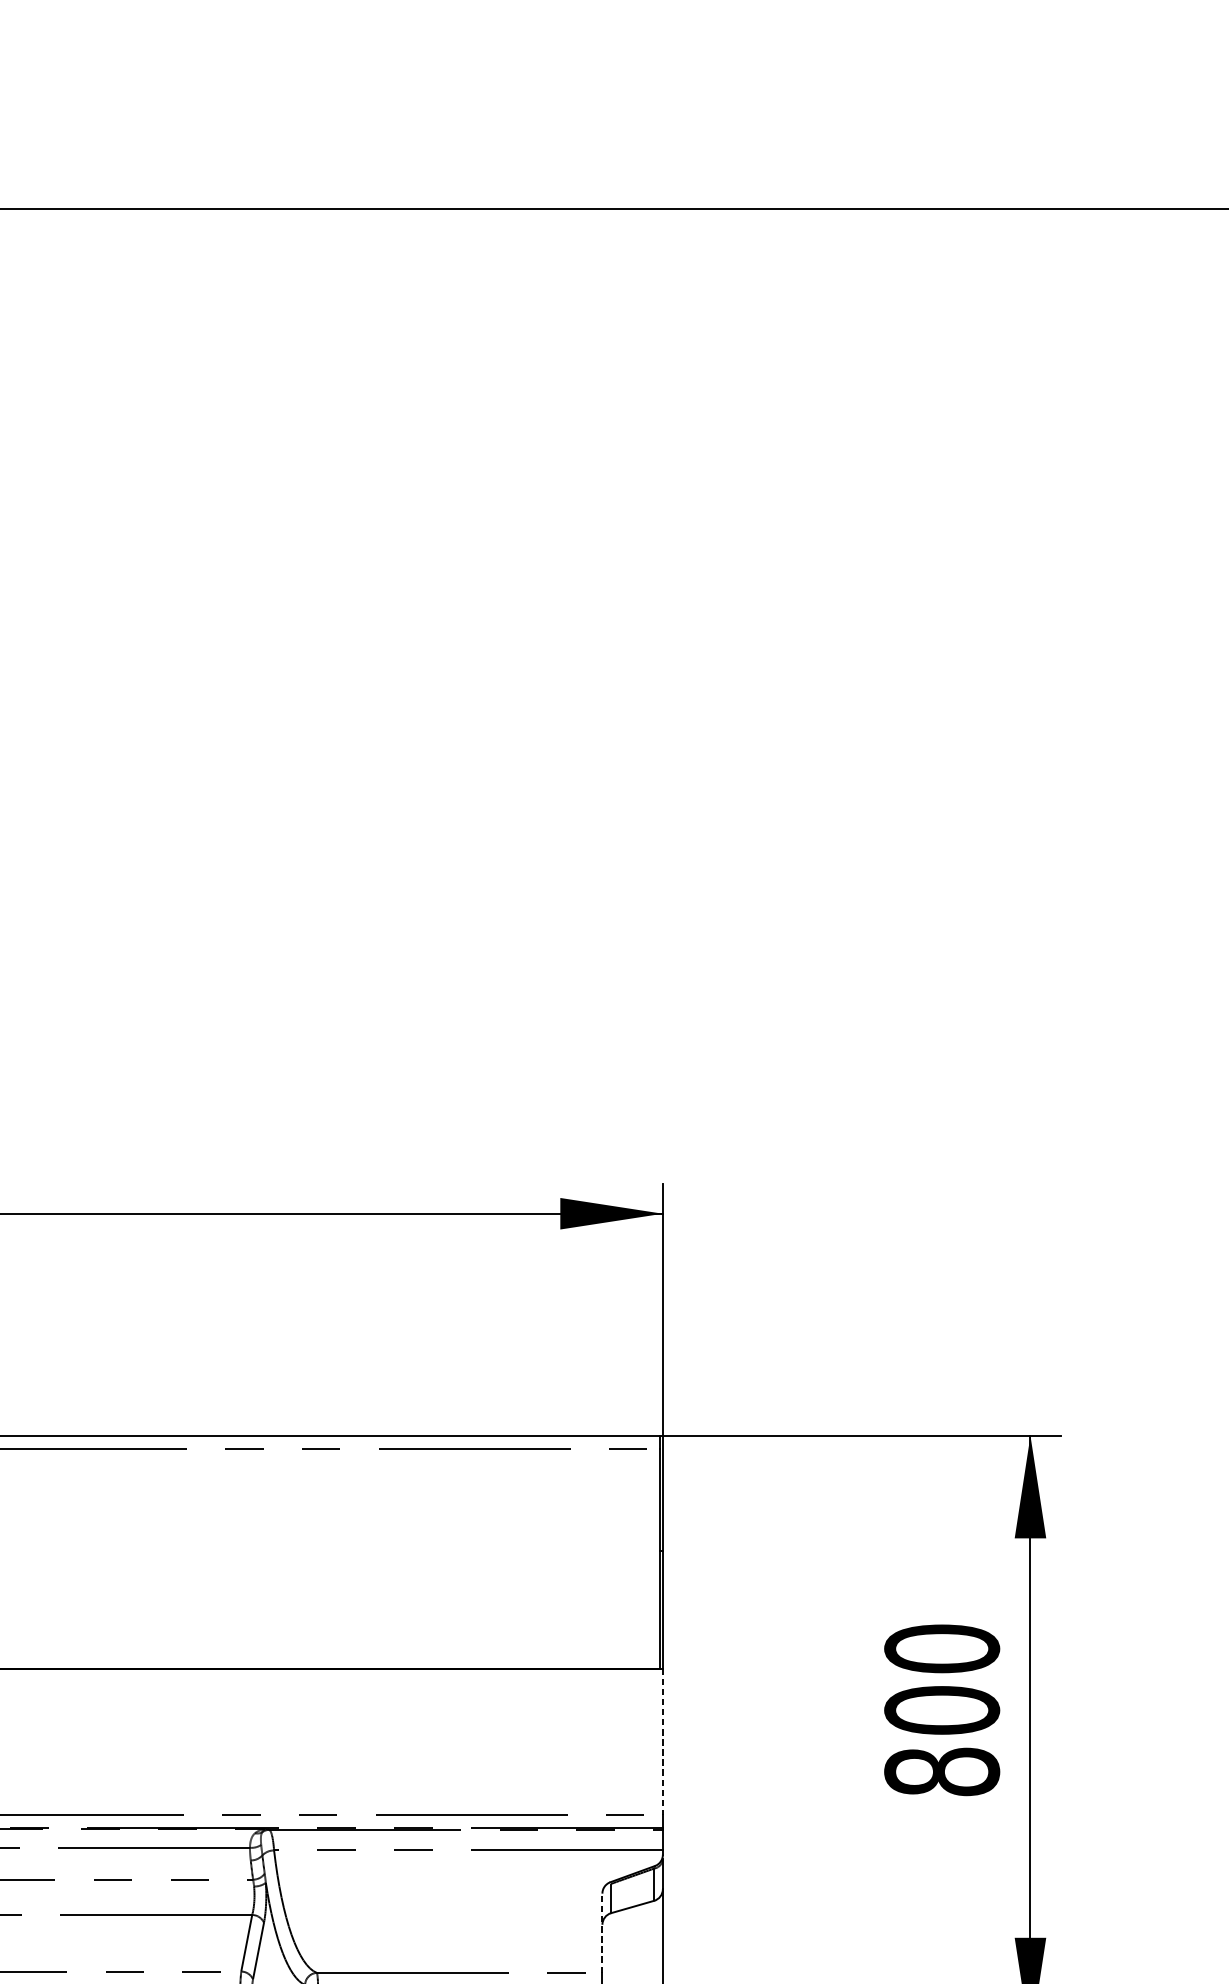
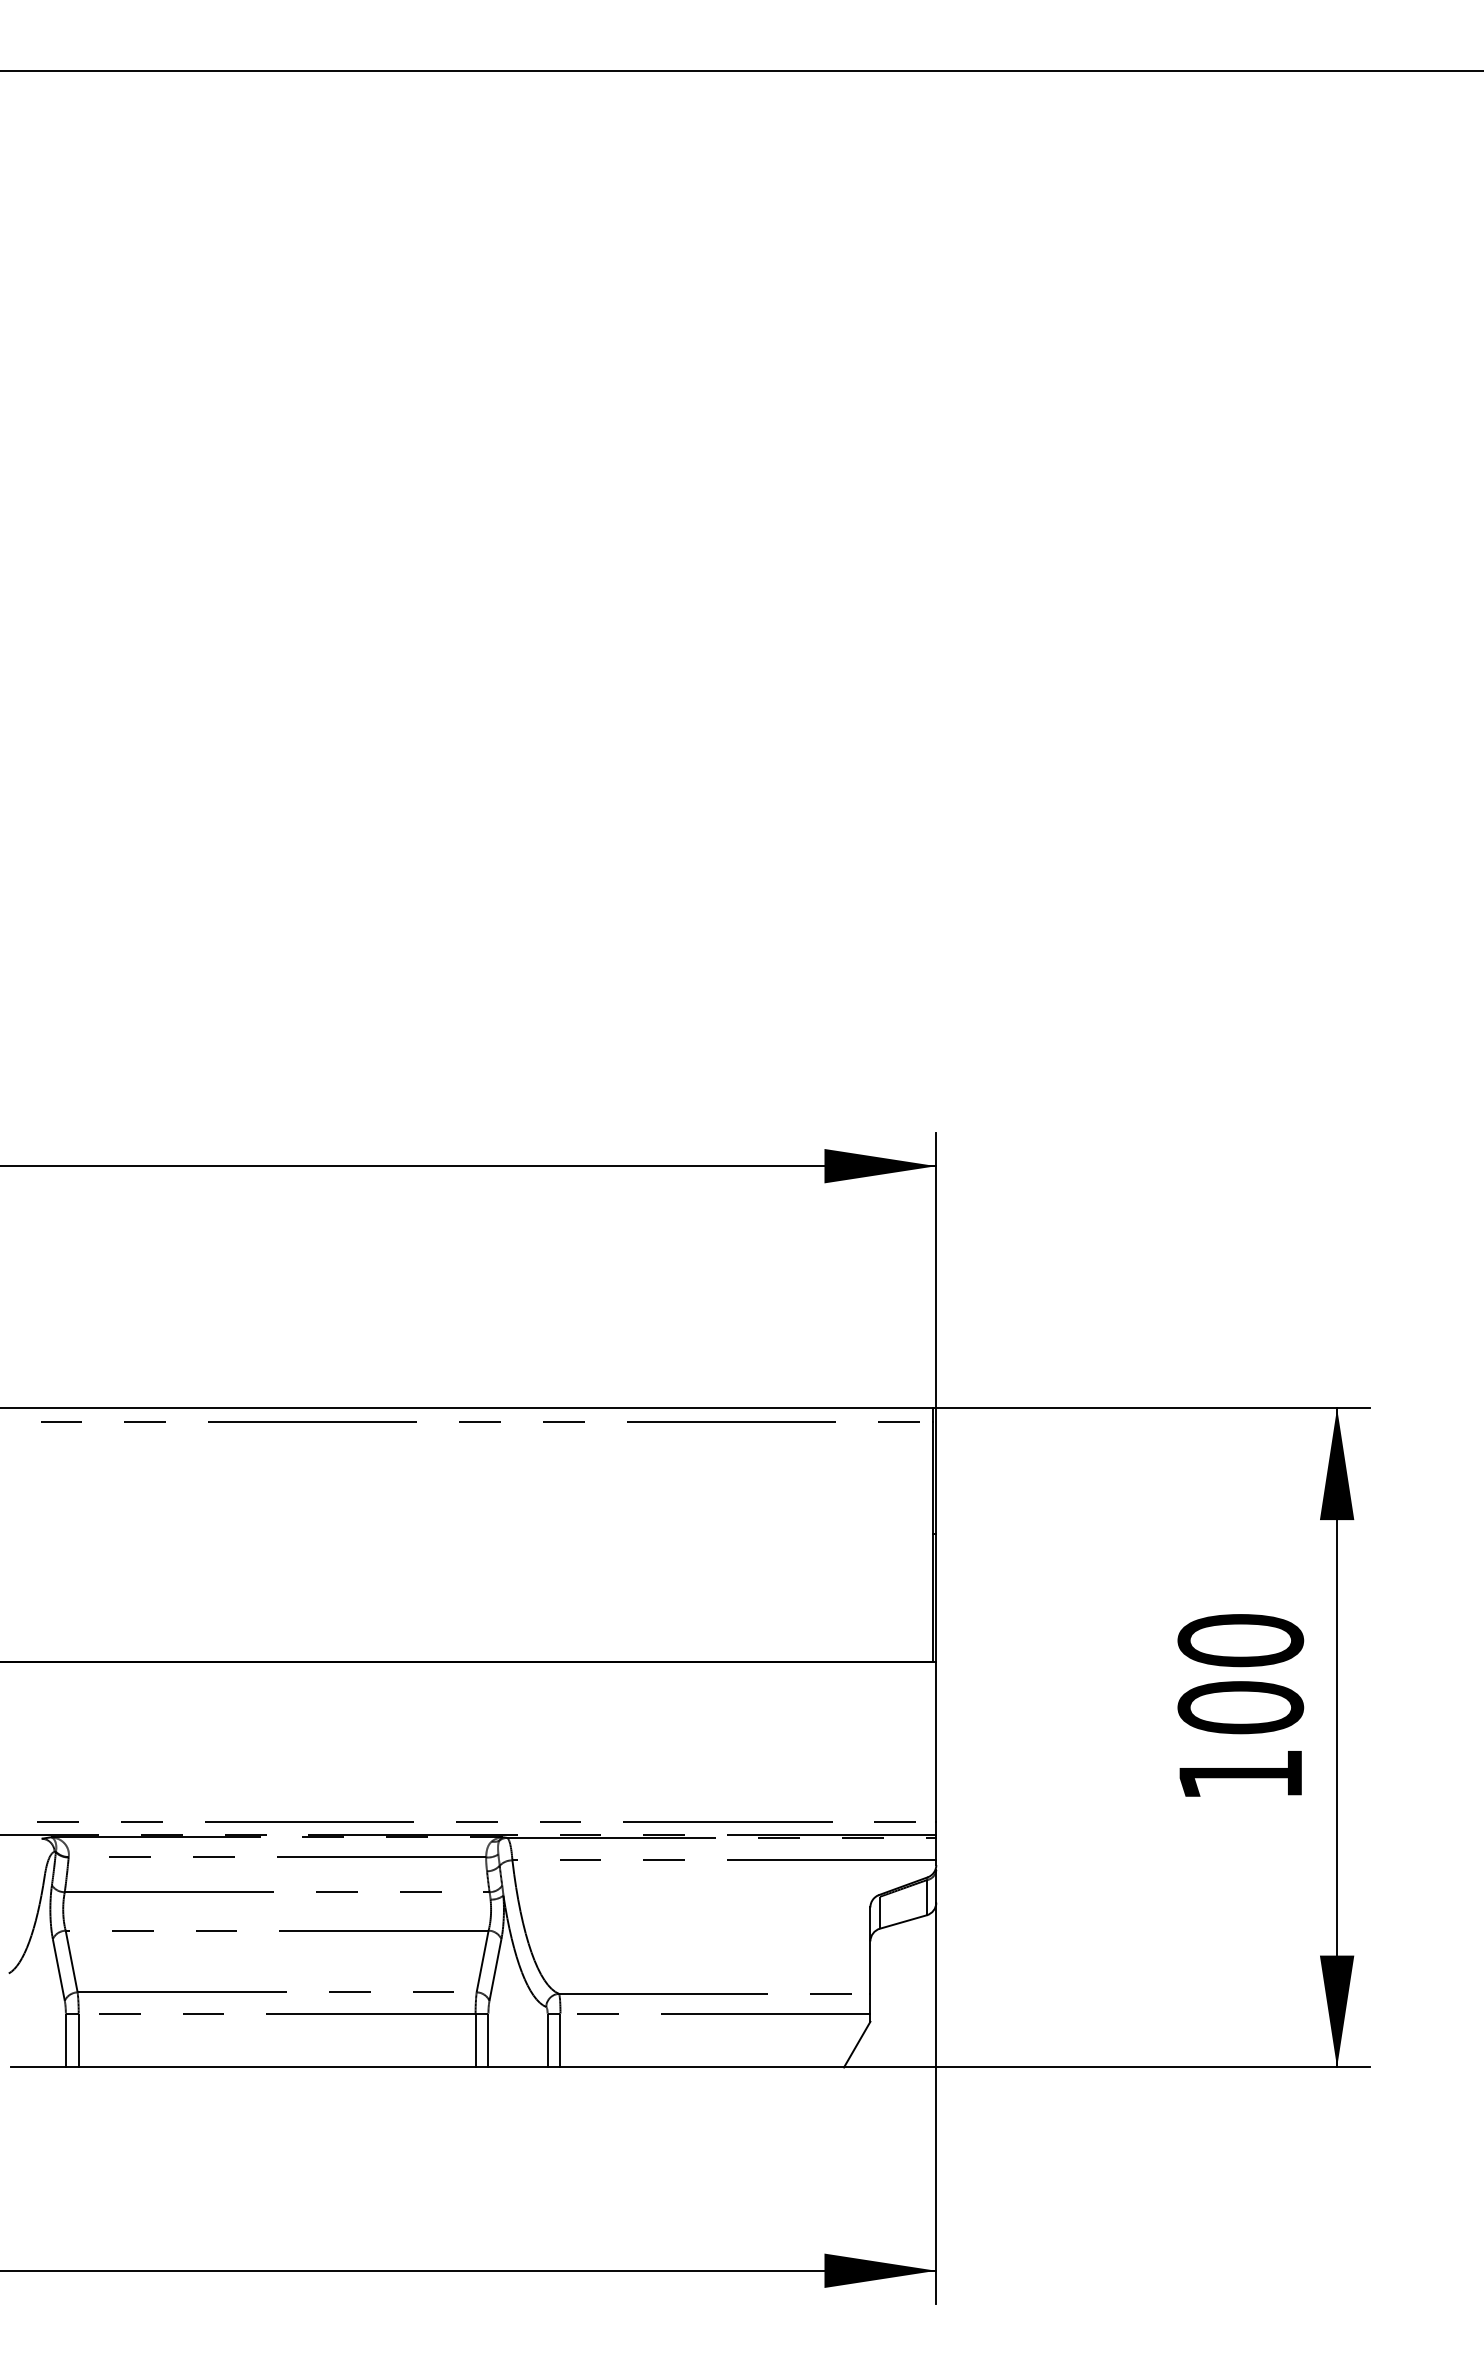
line: (663, 1742) -> (936, 1742), dashed -> solid
text: (941, 1771) -> (1240, 1774), 800 -> 100
line: (602, 1933) -> (870, 1950), dashed -> solid

